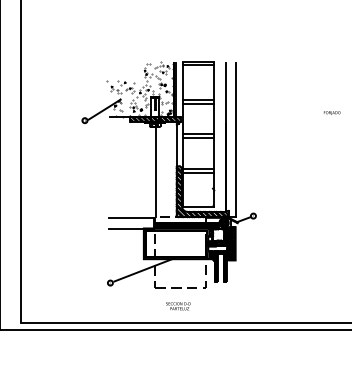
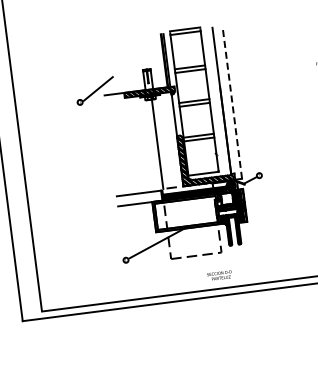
hatch: (140, 89) -> (131, 64), removed
line: (235, 140) -> (231, 102), solid -> dashed
text: (178, 306) -> (219, 275), moved

